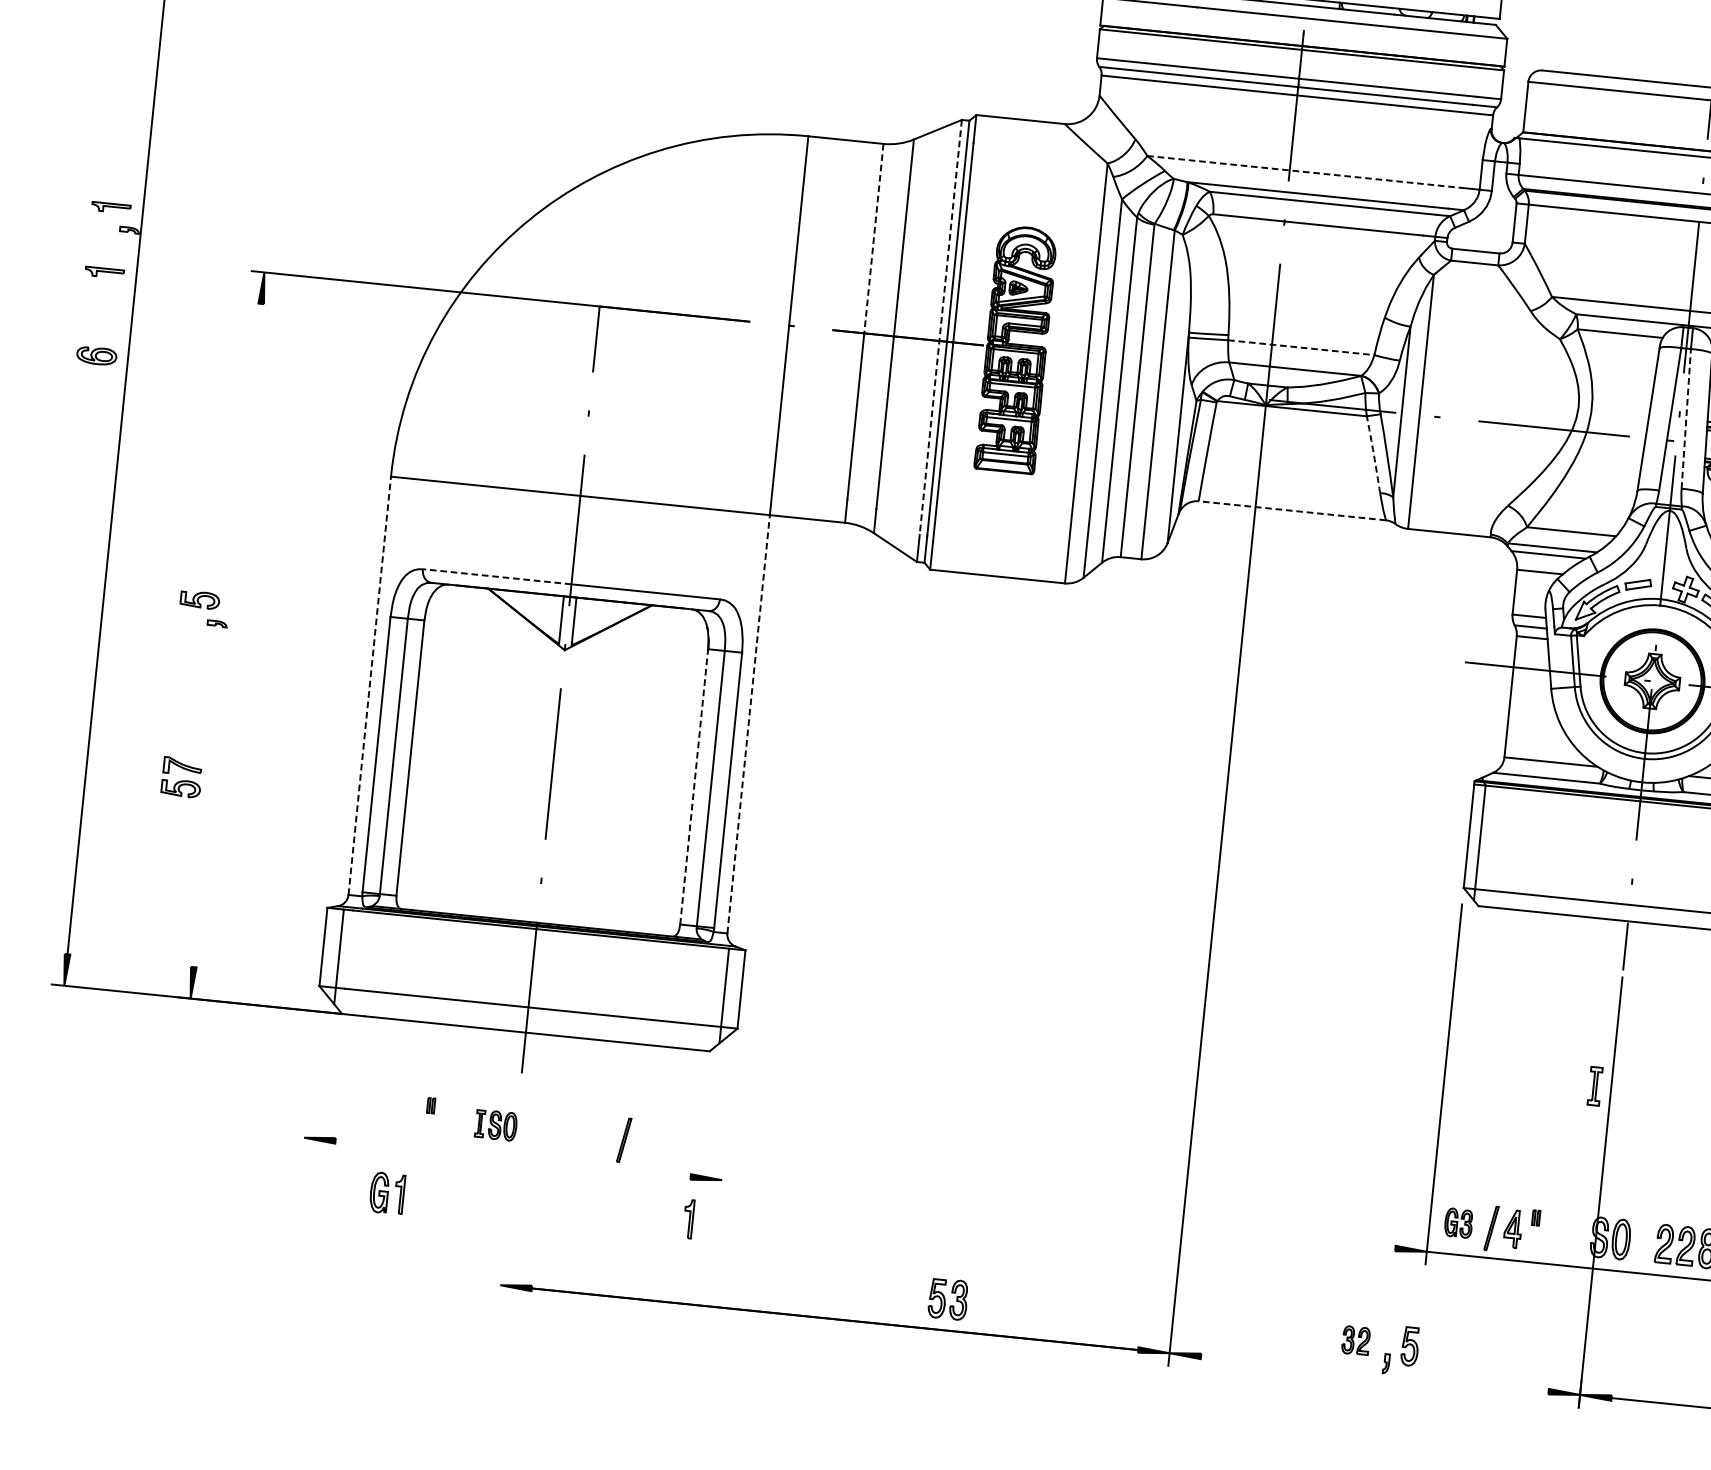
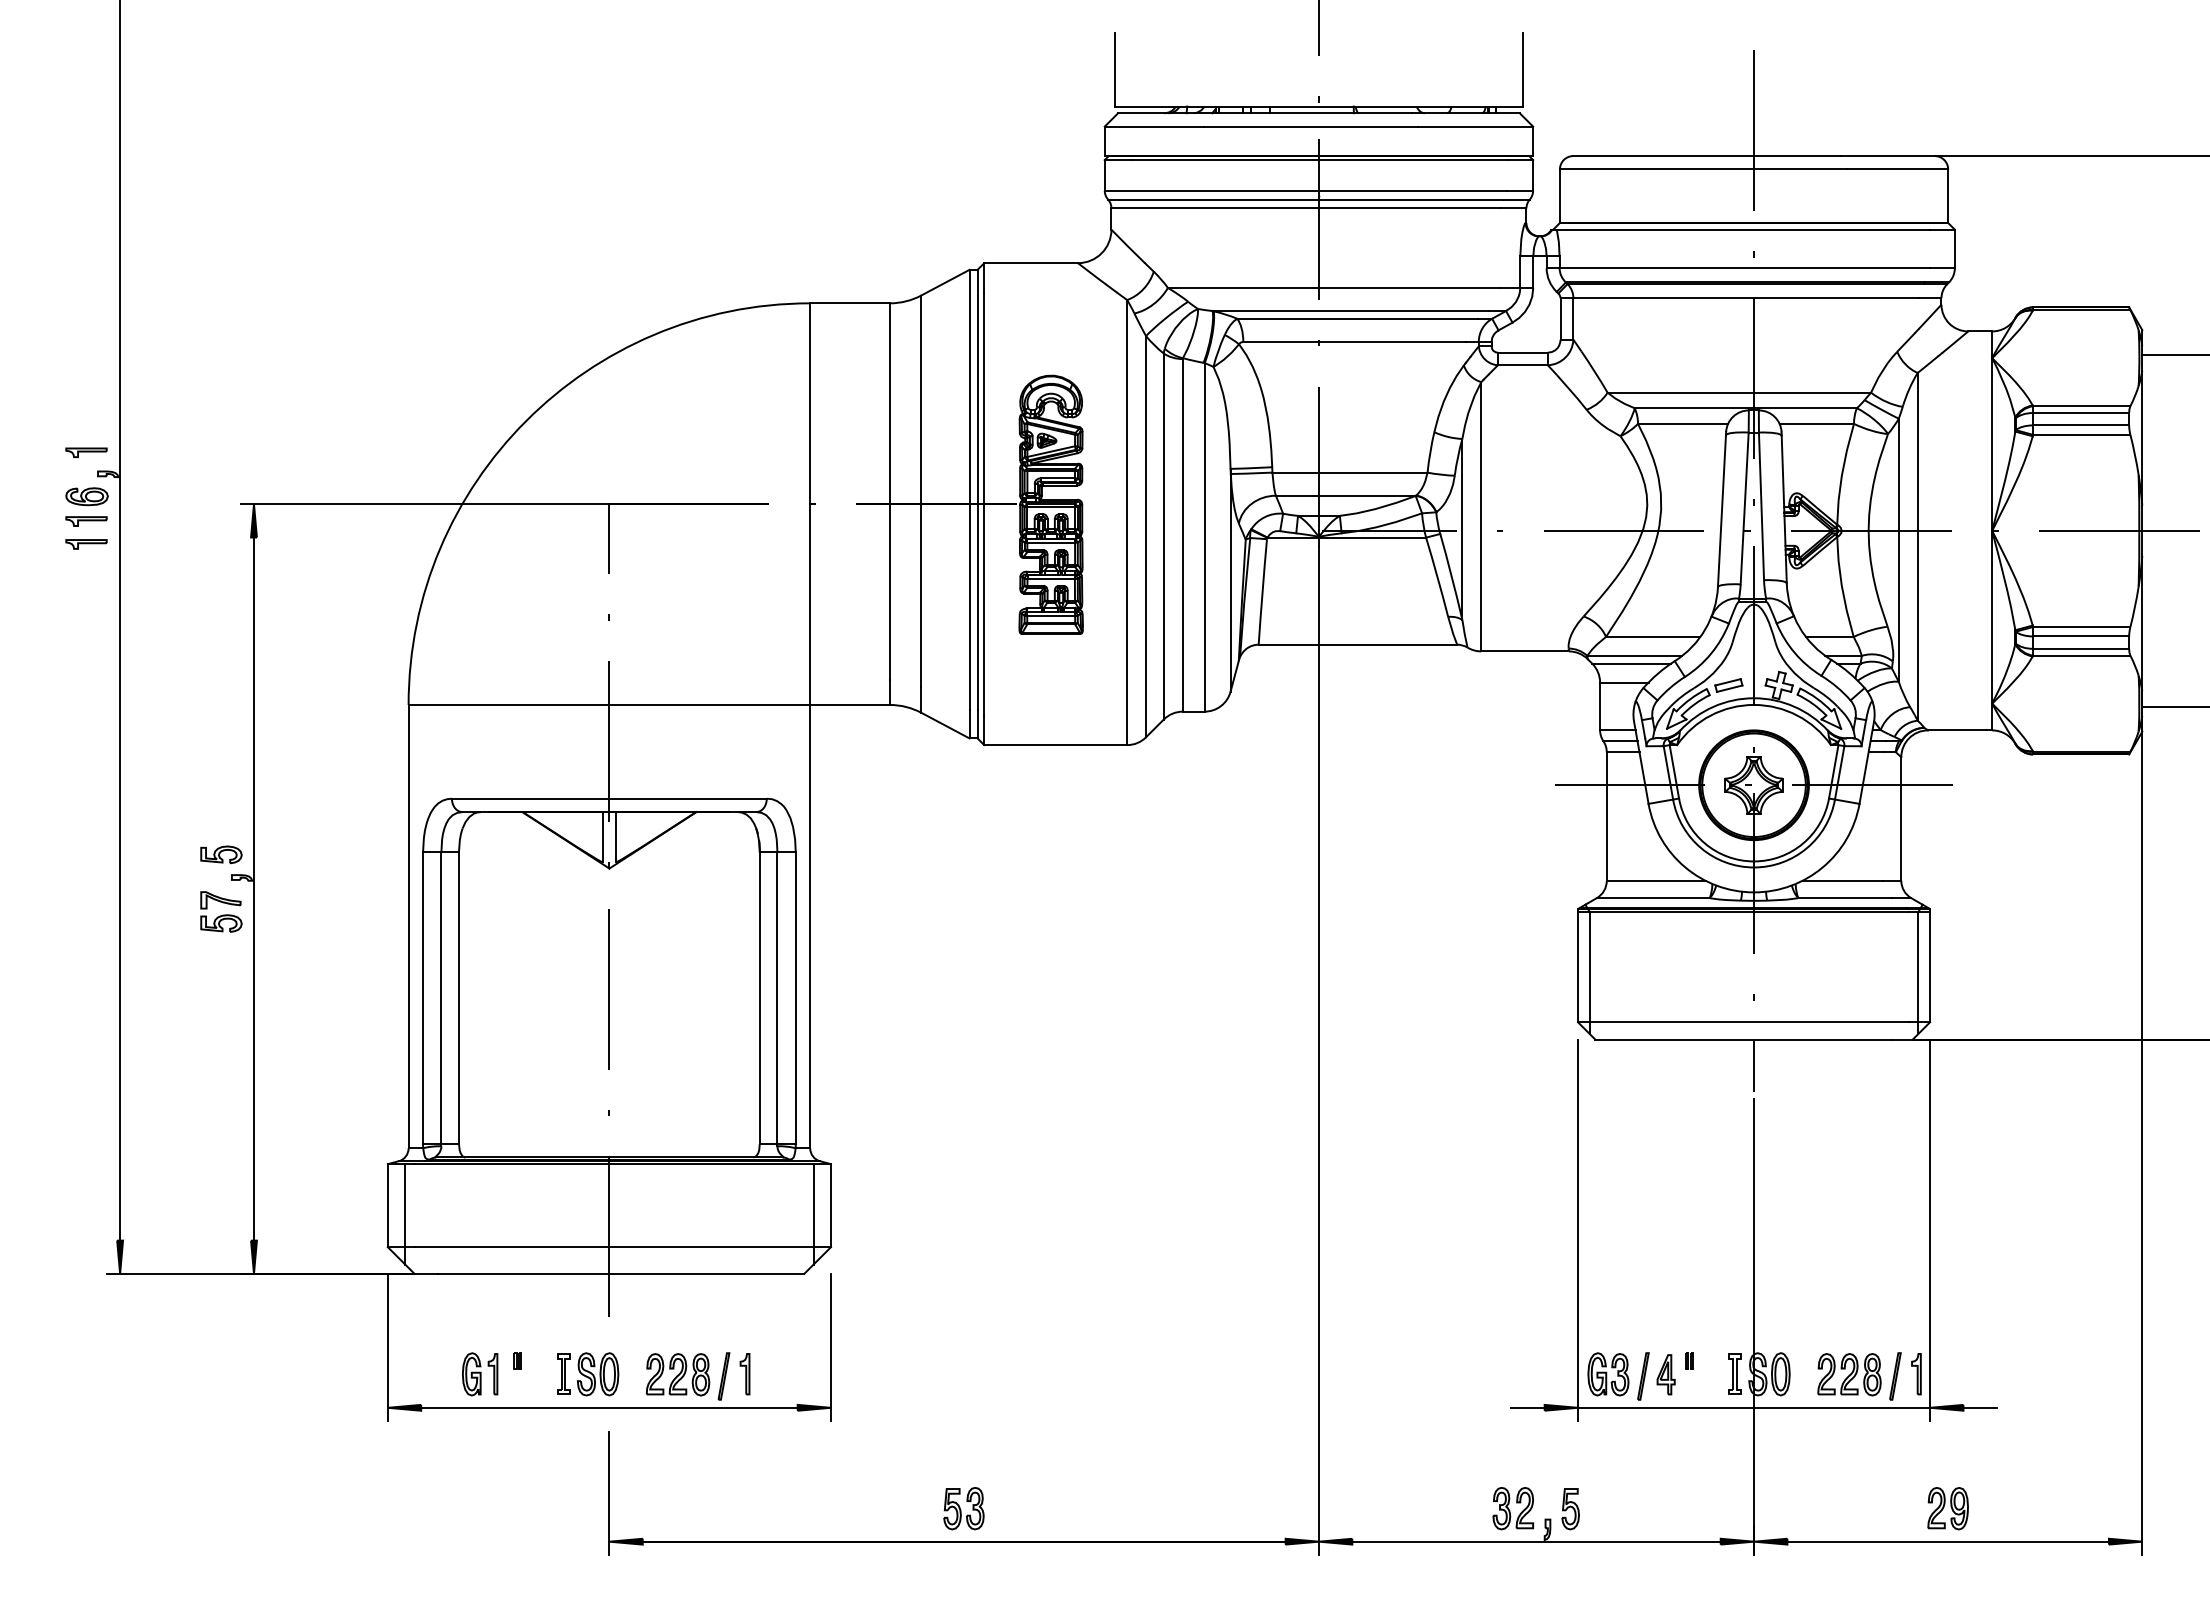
line: (1304, 171) -> (1334, 287), dashed -> solid
line: (873, 239) -> (889, 404), dashed -> solid
part: (102, 294) -> (86, 544), added
line: (940, 327) -> (969, 489), dashed -> solid
line: (1301, 347) -> (1350, 472), dashed -> solid
part: (96, 355) -> (86, 496), moved
line: (1686, 419) -> (1761, 506), dashed -> solid
arc: (1373, 455) -> (1437, 577), dashed -> solid
line: (1291, 510) -> (1357, 644), dashed -> solid
line: (497, 576) -> (530, 798), dashed -> solid
line: (227, 634) -> (253, 888), added
line: (369, 685) -> (408, 926), dashed -> solid
line: (748, 724) -> (810, 926), dashed -> solid
part: (182, 777) -> (221, 911), moved
line: (693, 787) -> (759, 998), dashed -> solid
line: (309, 1080) -> (387, 1347), added
part: (1594, 1085) -> (1734, 1373), moved
line: (727, 1123) -> (830, 1347), added
part: (496, 1125) -> (588, 1374), size x1.43
part: (580, 1134) -> (677, 1374), added
line: (513, 1158) -> (609, 1407), added
part: (387, 1193) -> (480, 1374), moved
part: (688, 1219) -> (744, 1374), moved
part: (1458, 1223) -> (1608, 1374), size x1.43
line: (504, 1239) -> (609, 1493), added
line: (1379, 1246) -> (1527, 1407), added
part: (947, 1299) -> (963, 1508), moved
part: (1355, 1340) -> (1512, 1508), size x1.43
line: (1374, 1373) -> (1536, 1541), added

